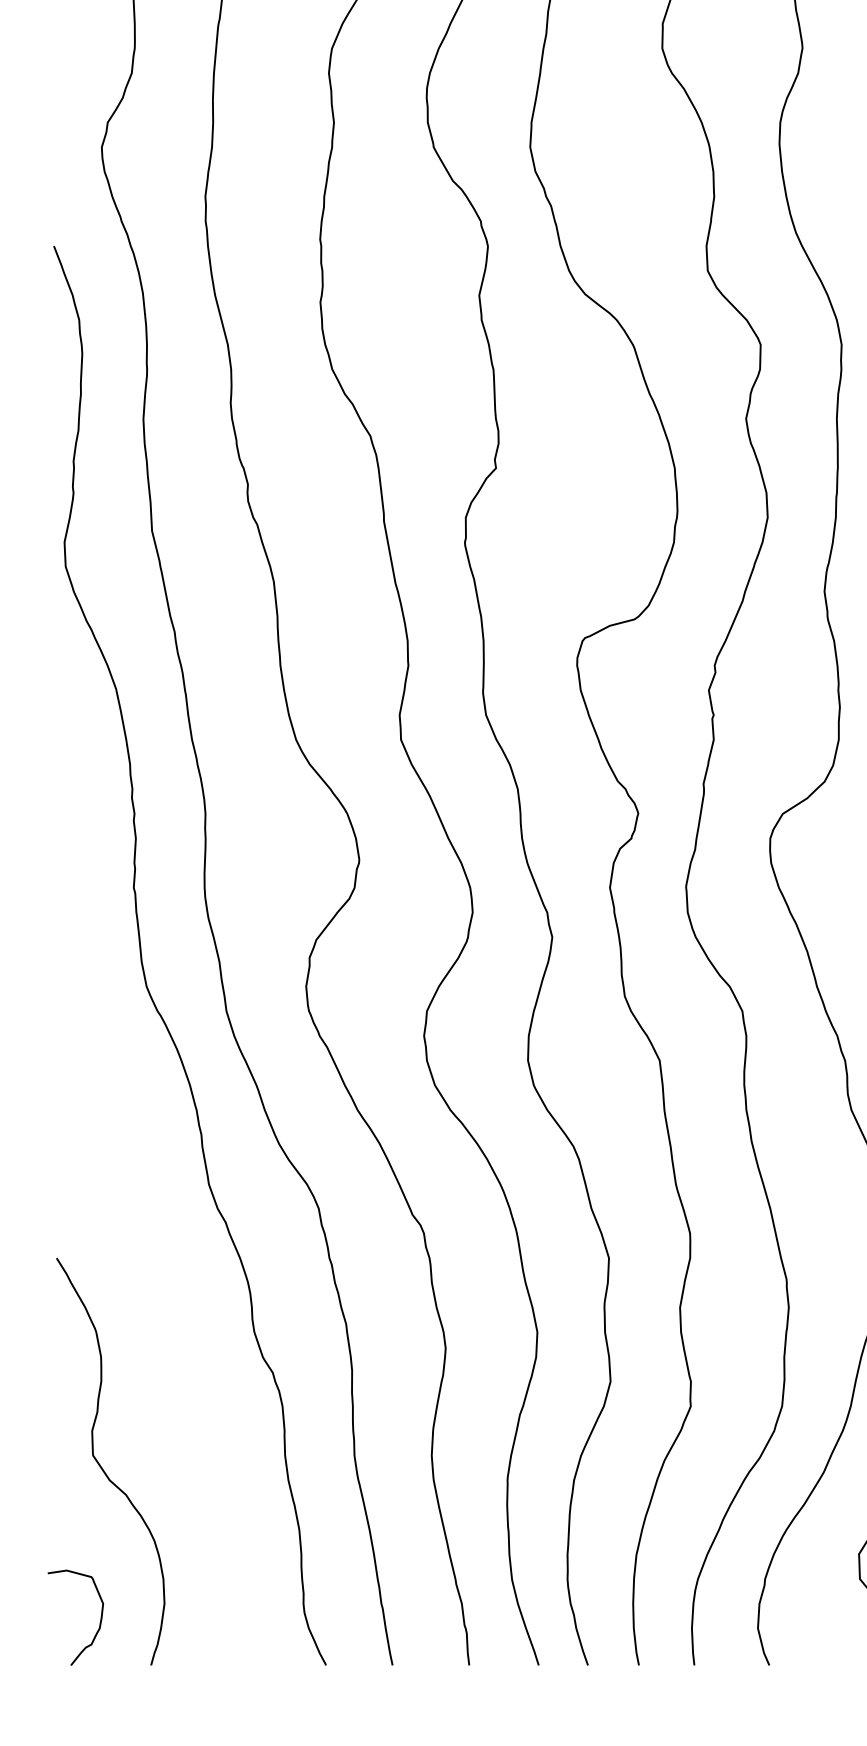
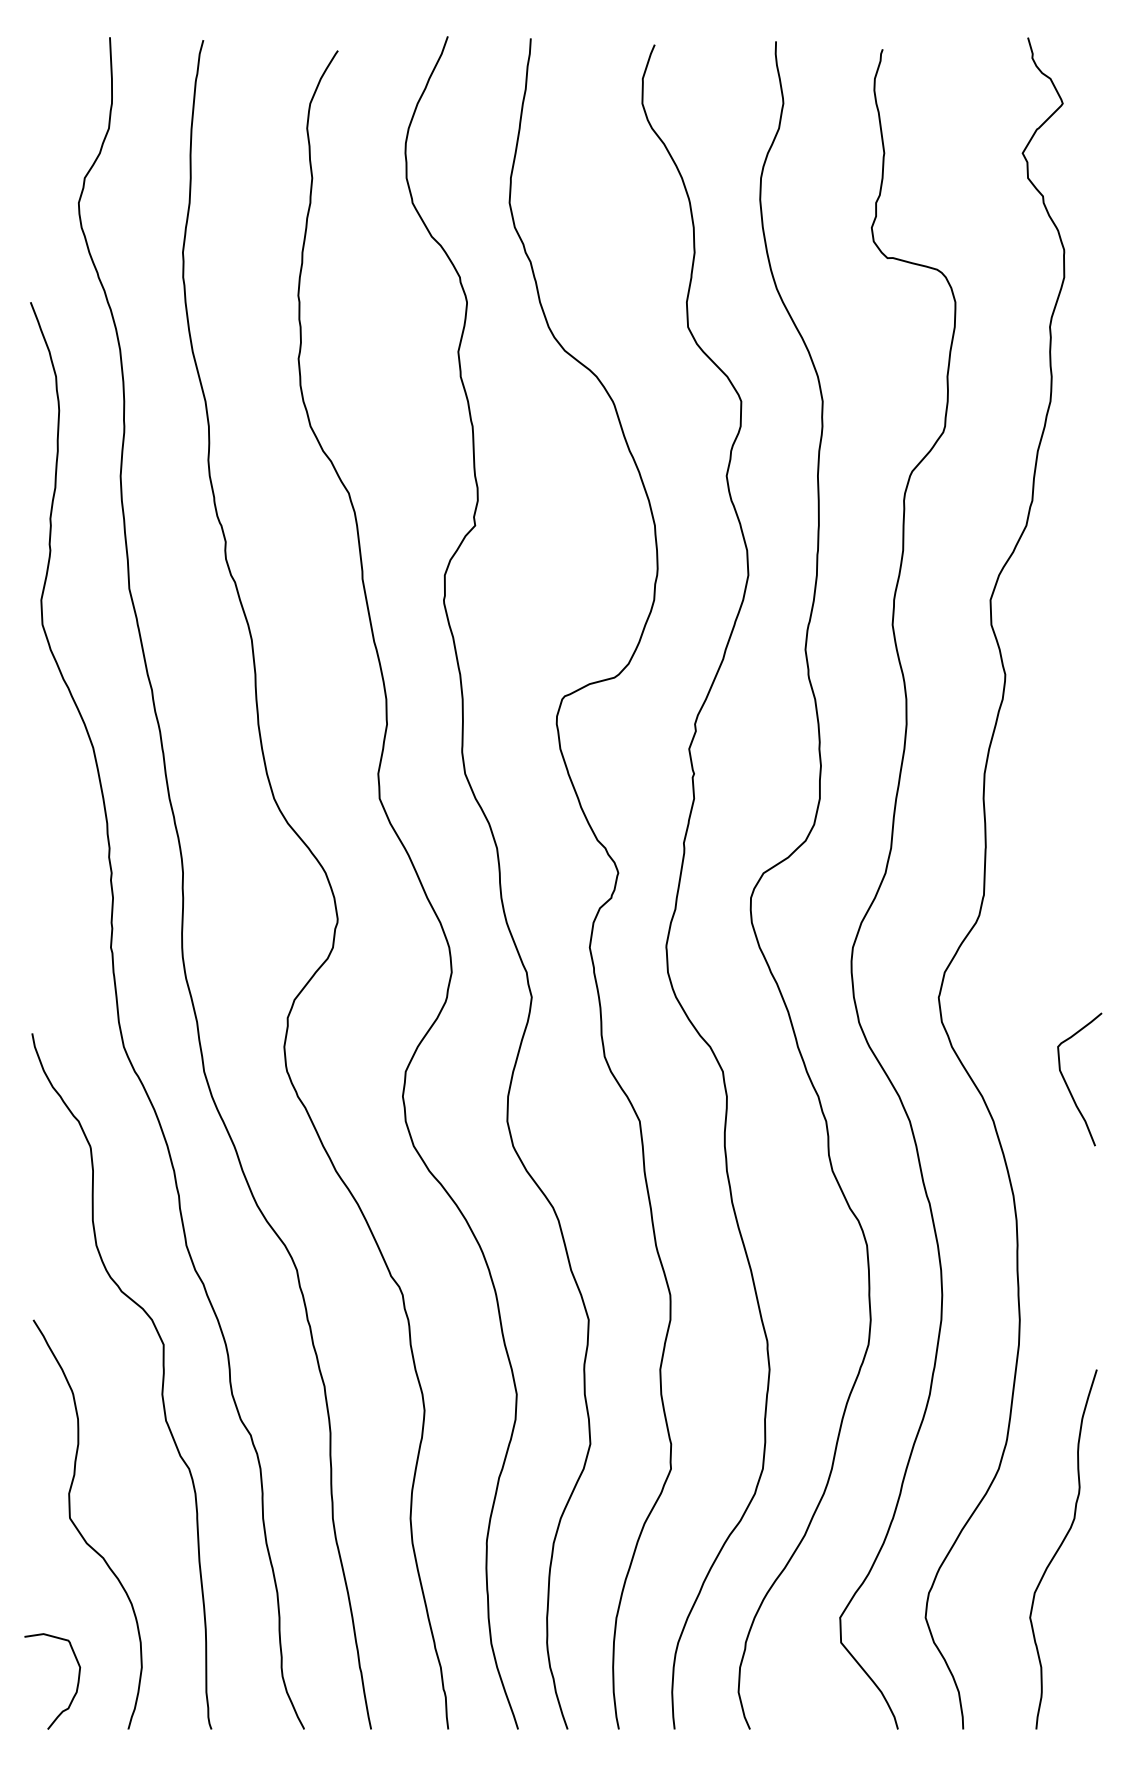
curve: (184, 1326) -> (161, 1388), added

